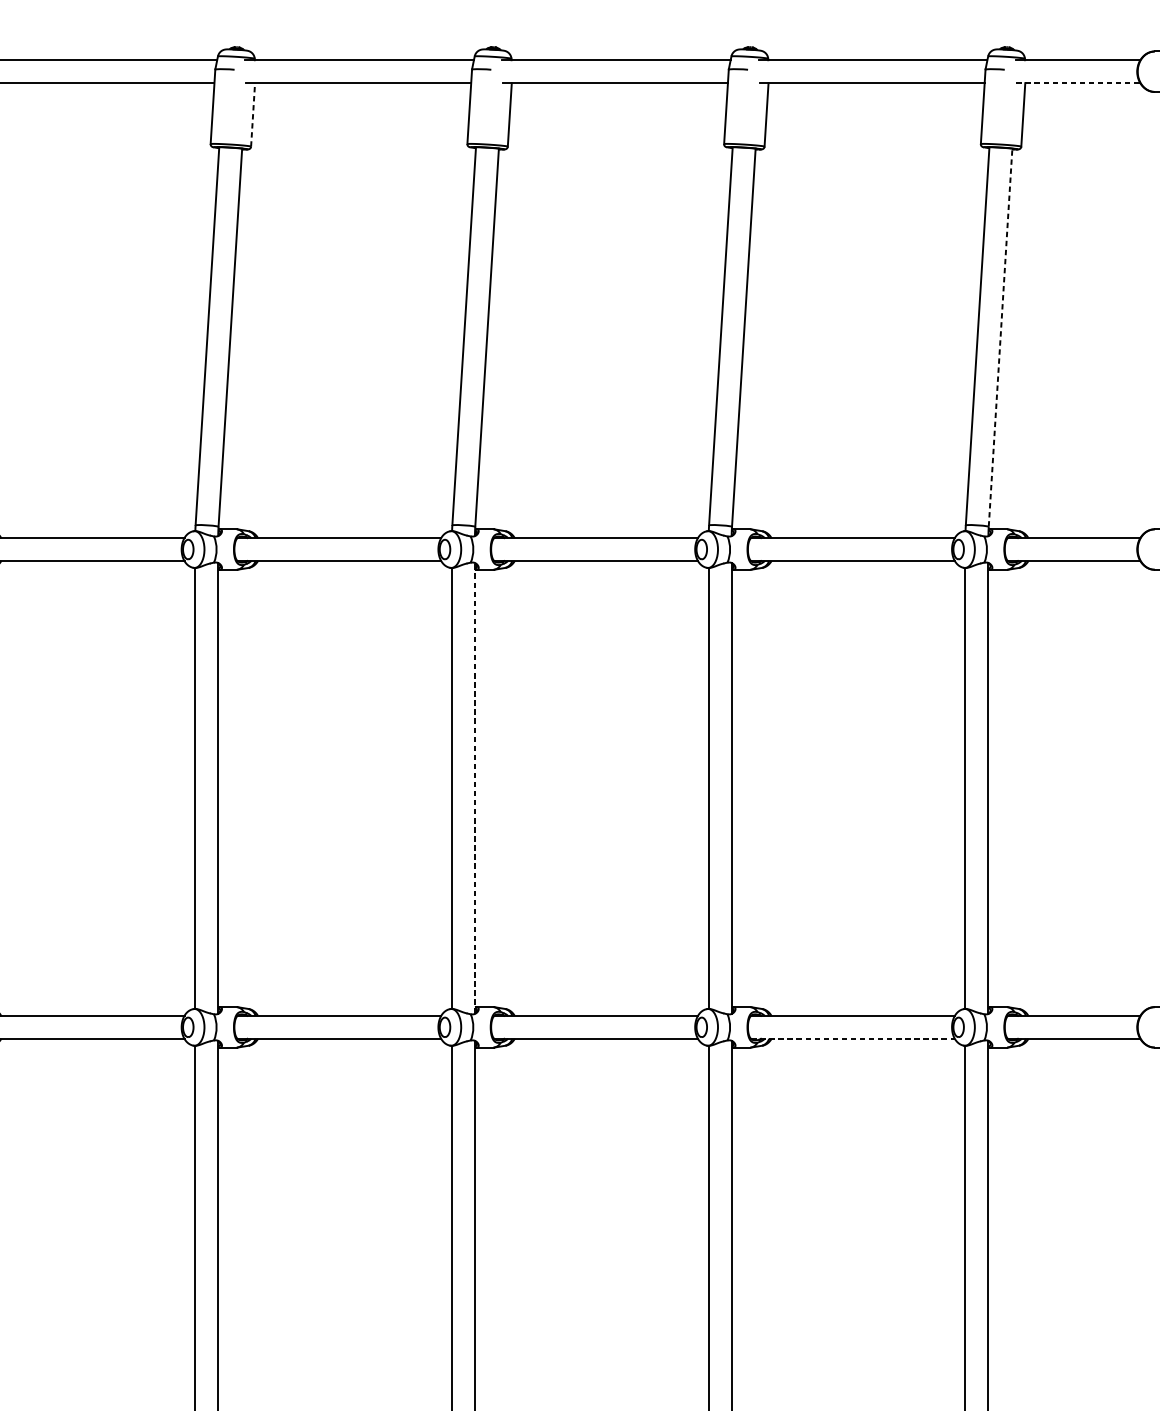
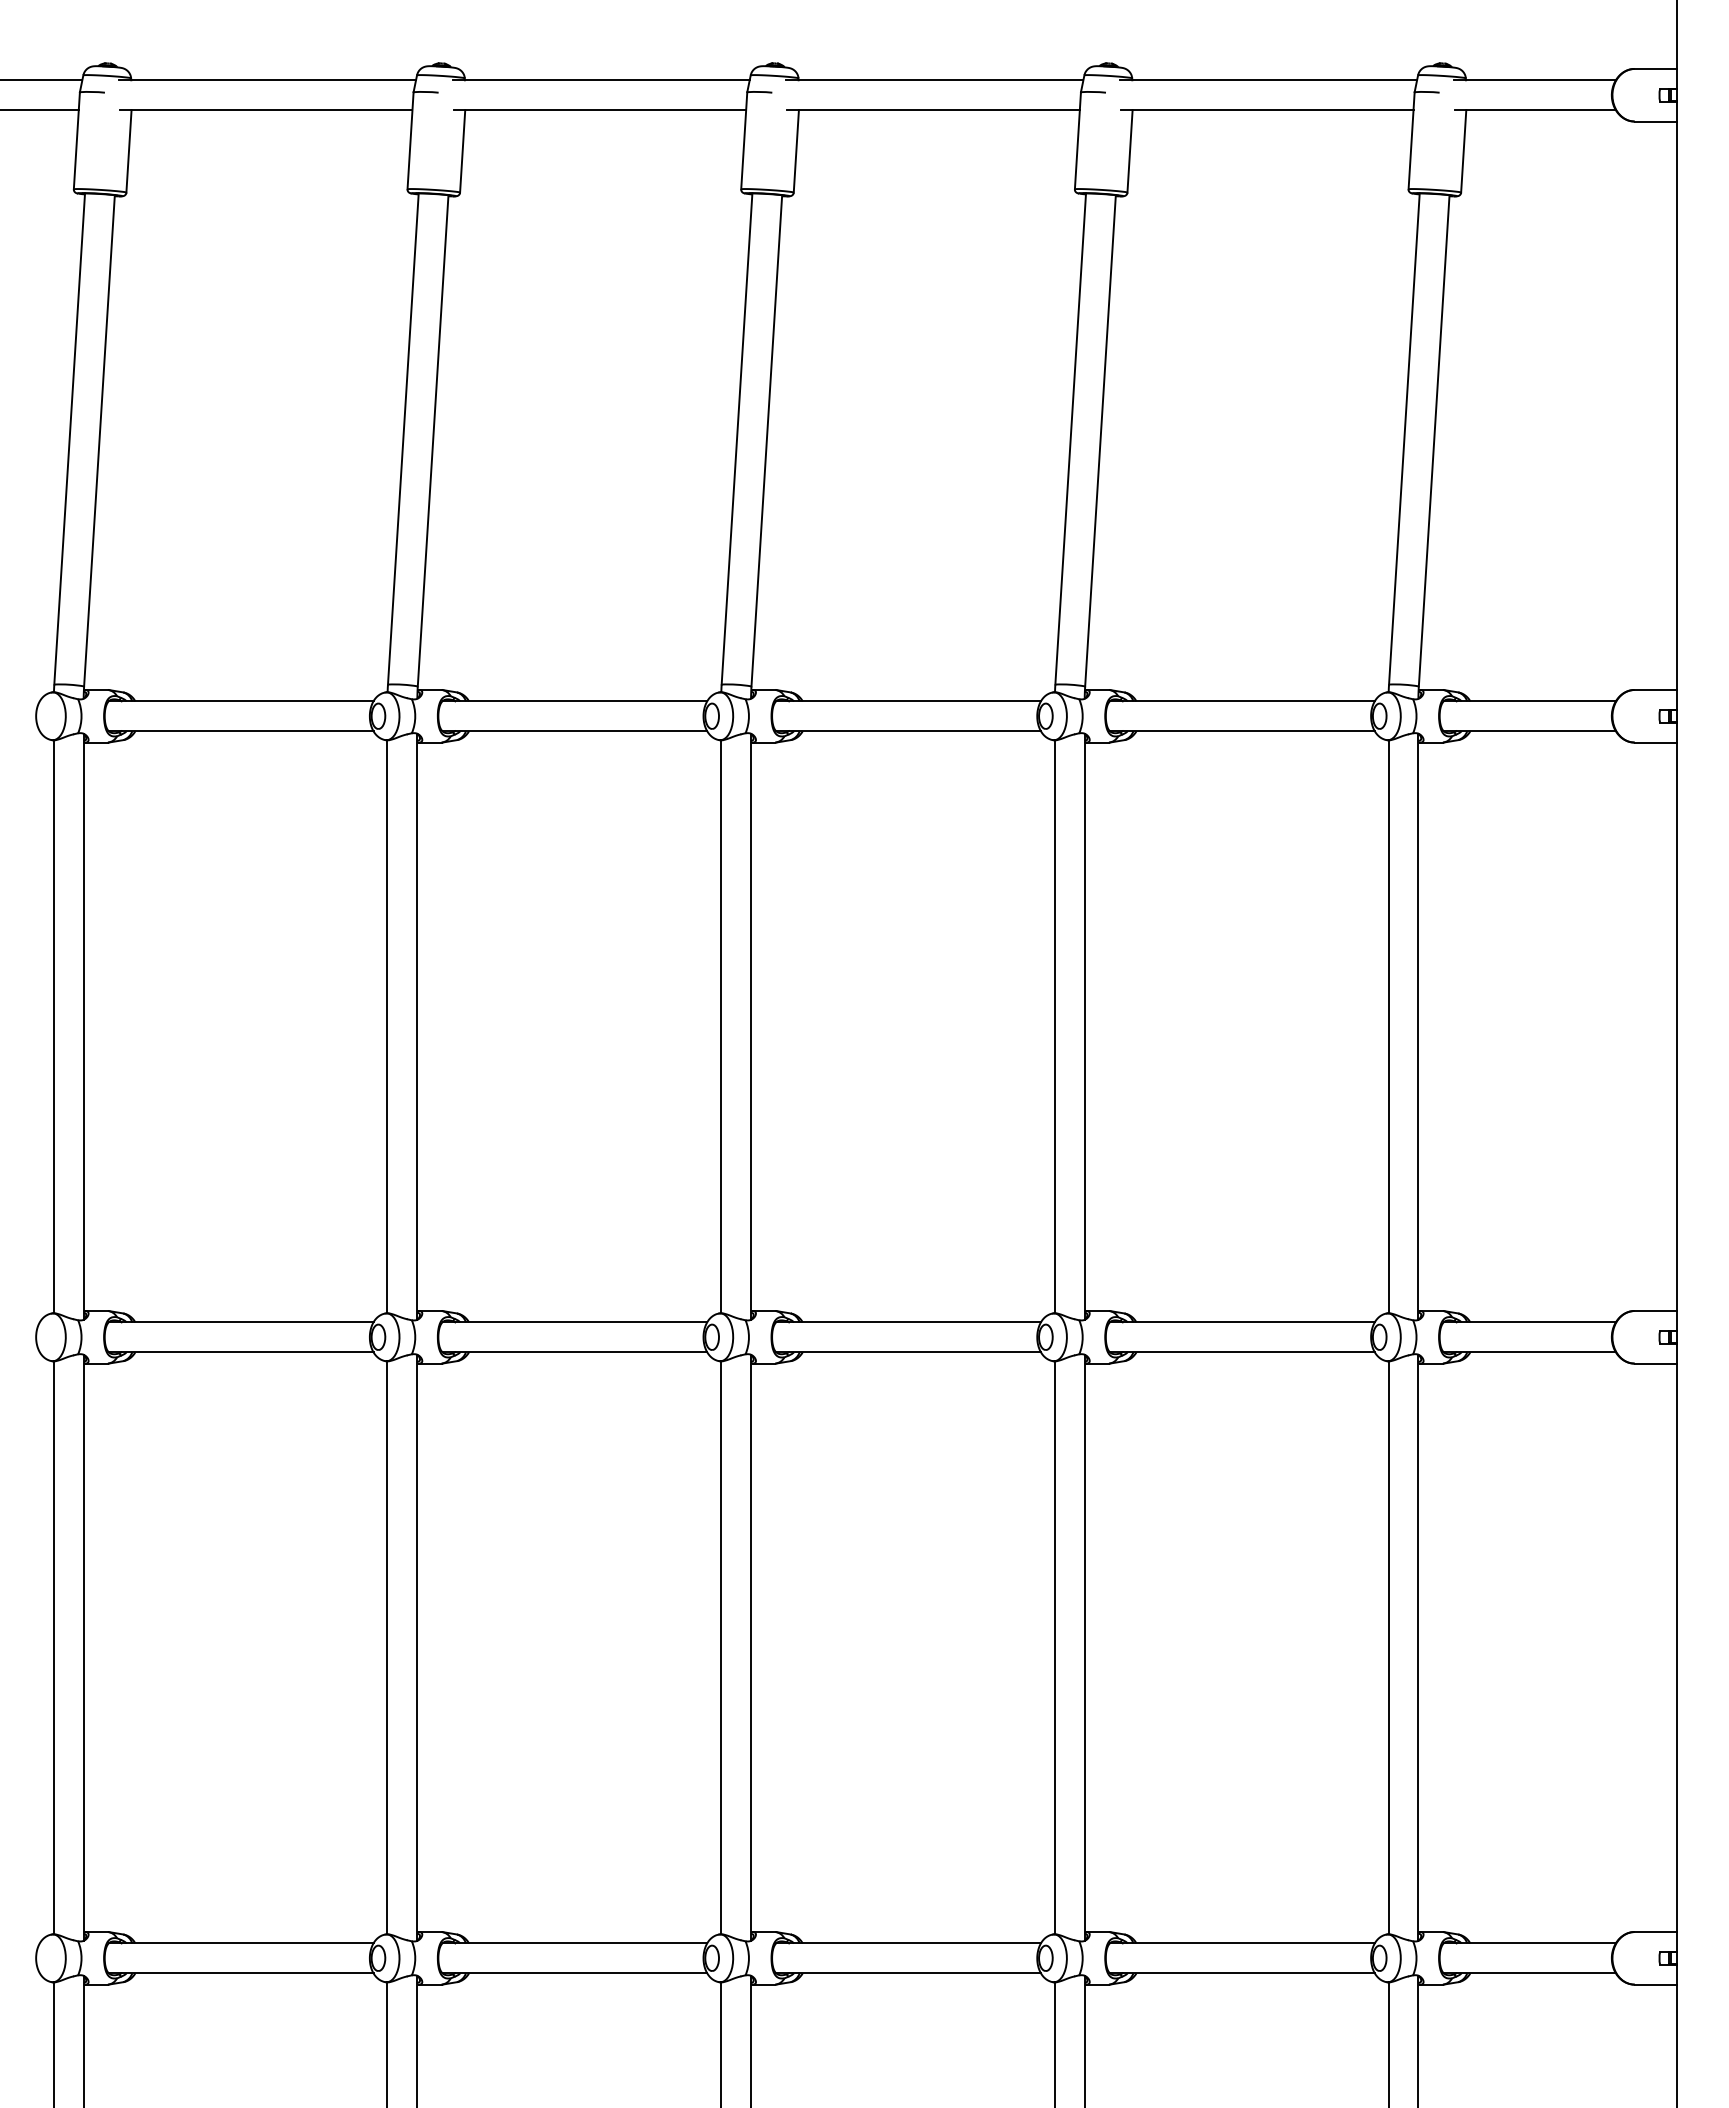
line: (1078, 83) -> (1535, 110), dashed -> solid
line: (252, 114) -> (462, 150), dashed -> solid
line: (1000, 337) -> (1434, 440), dashed -> solid
line: (475, 788) -> (751, 1026), dashed -> solid
line: (853, 1039) -> (1242, 1352), dashed -> solid

